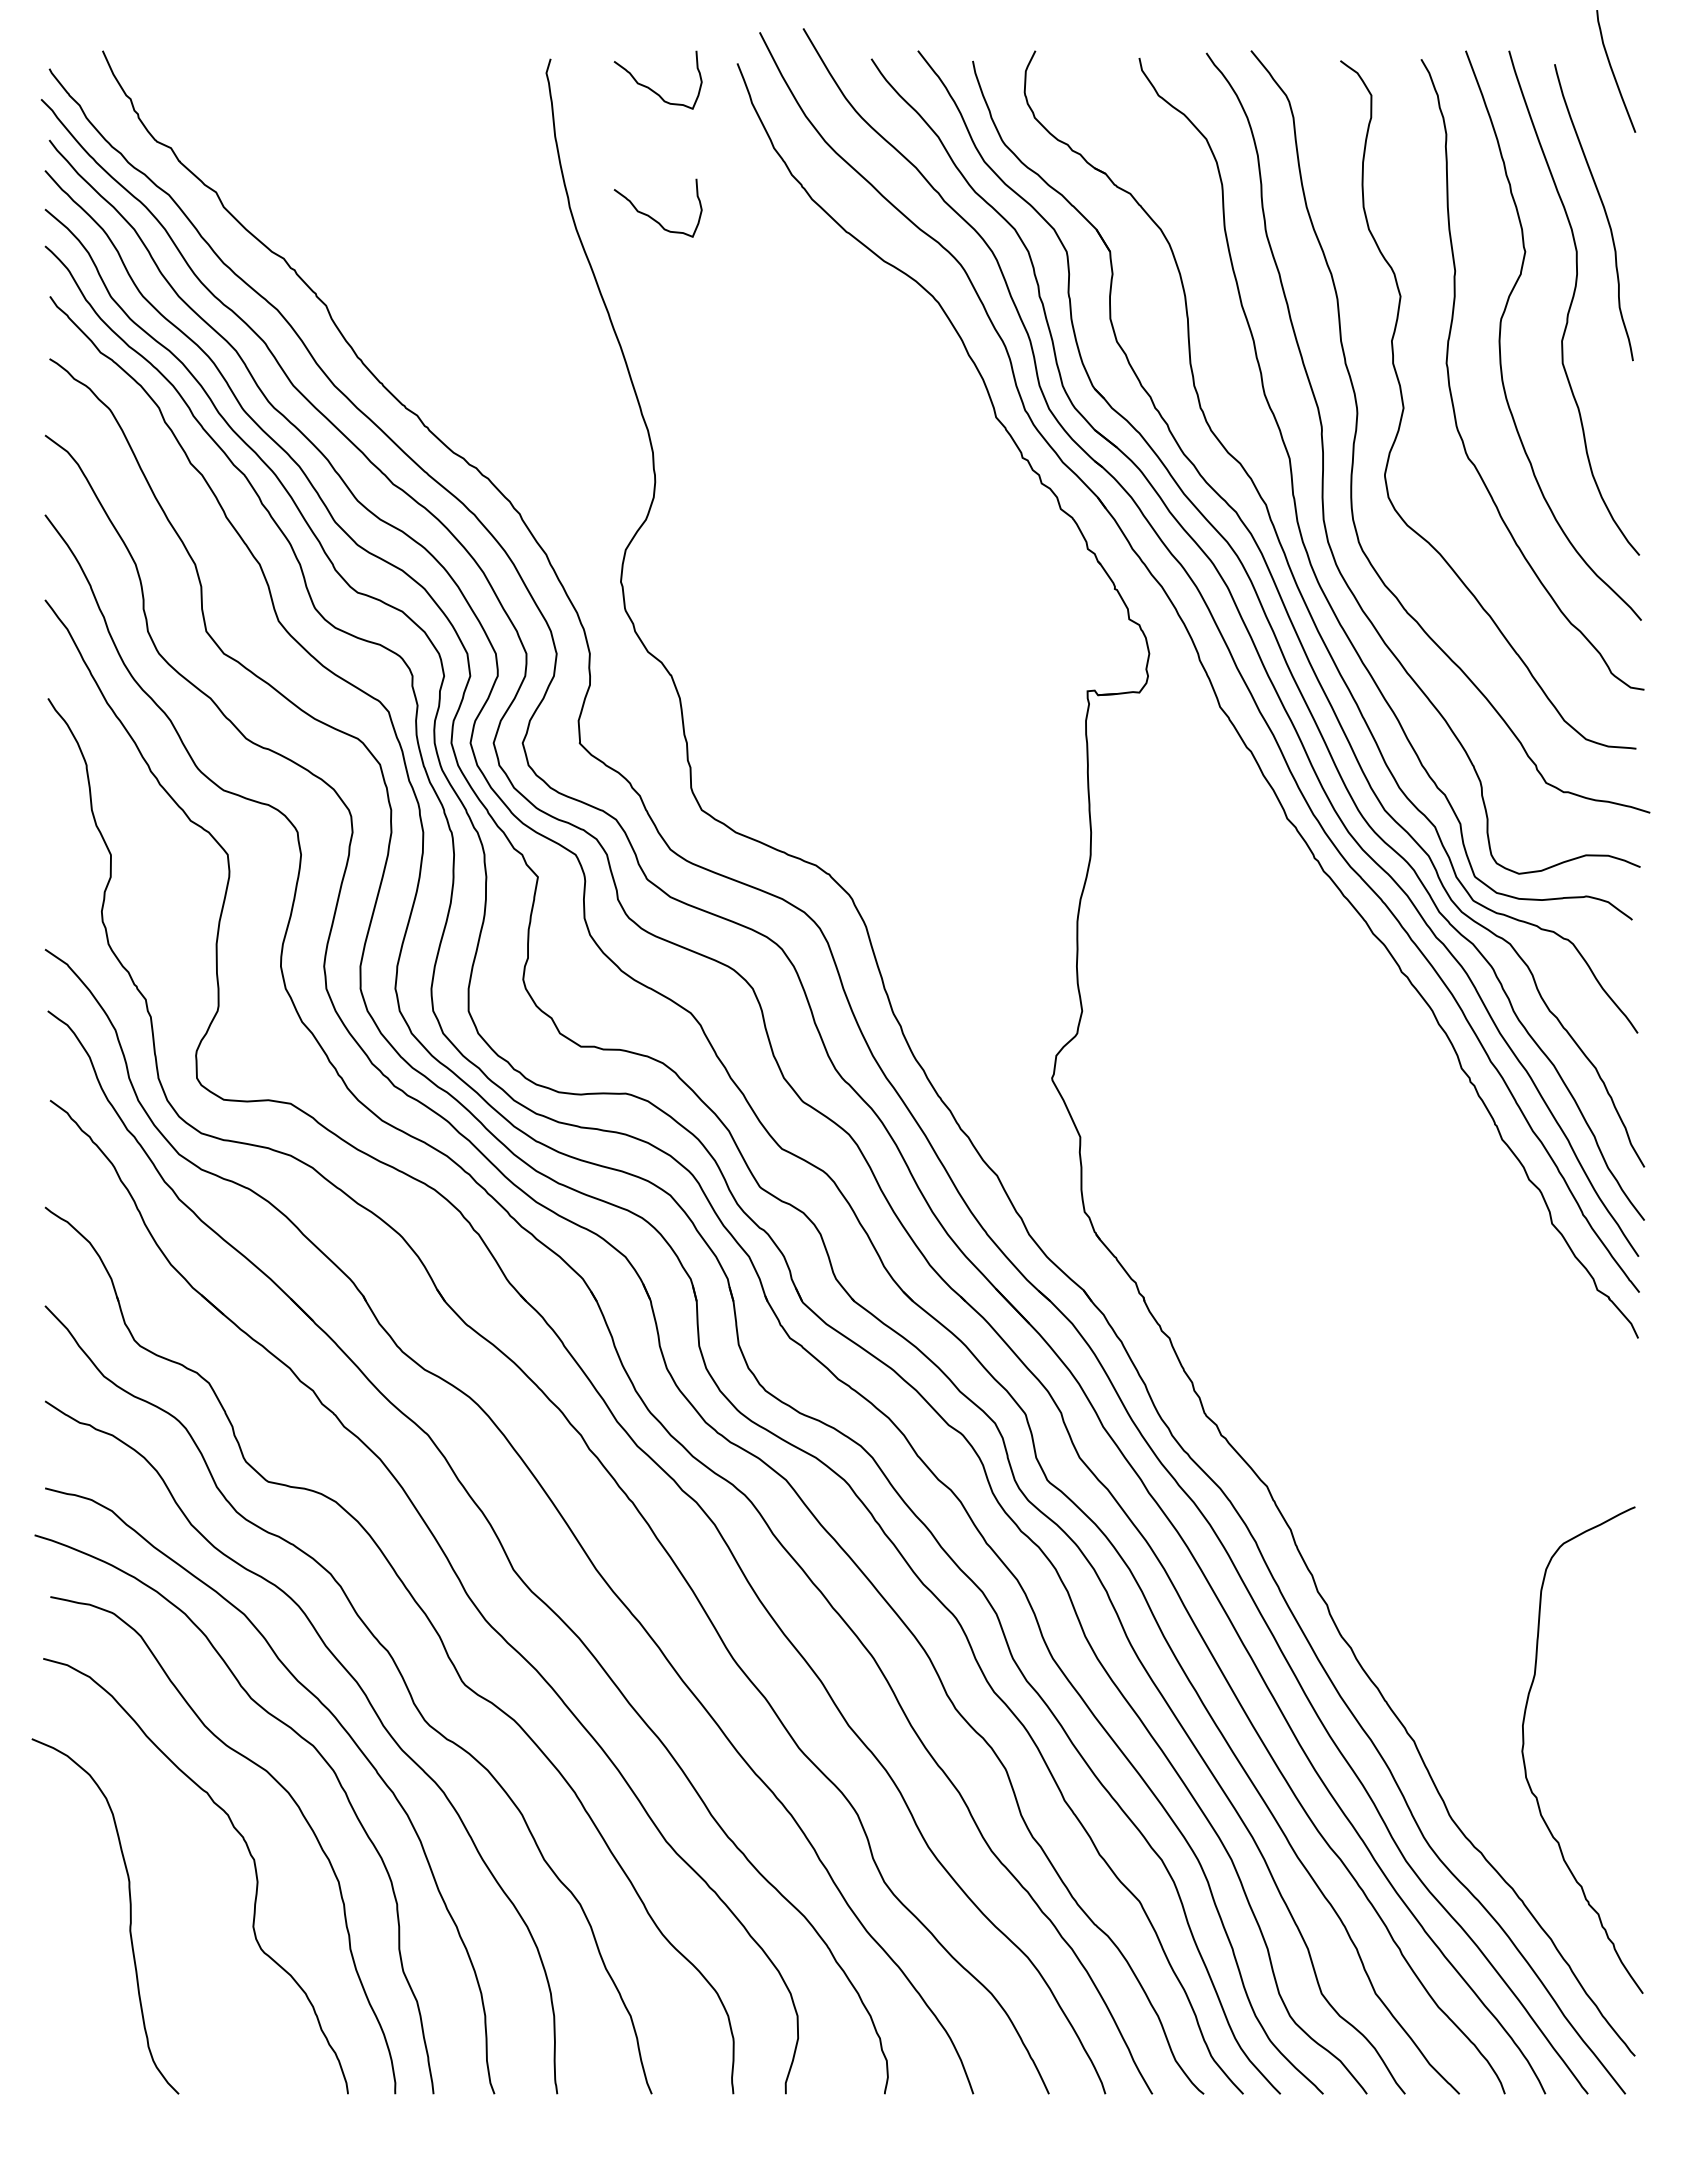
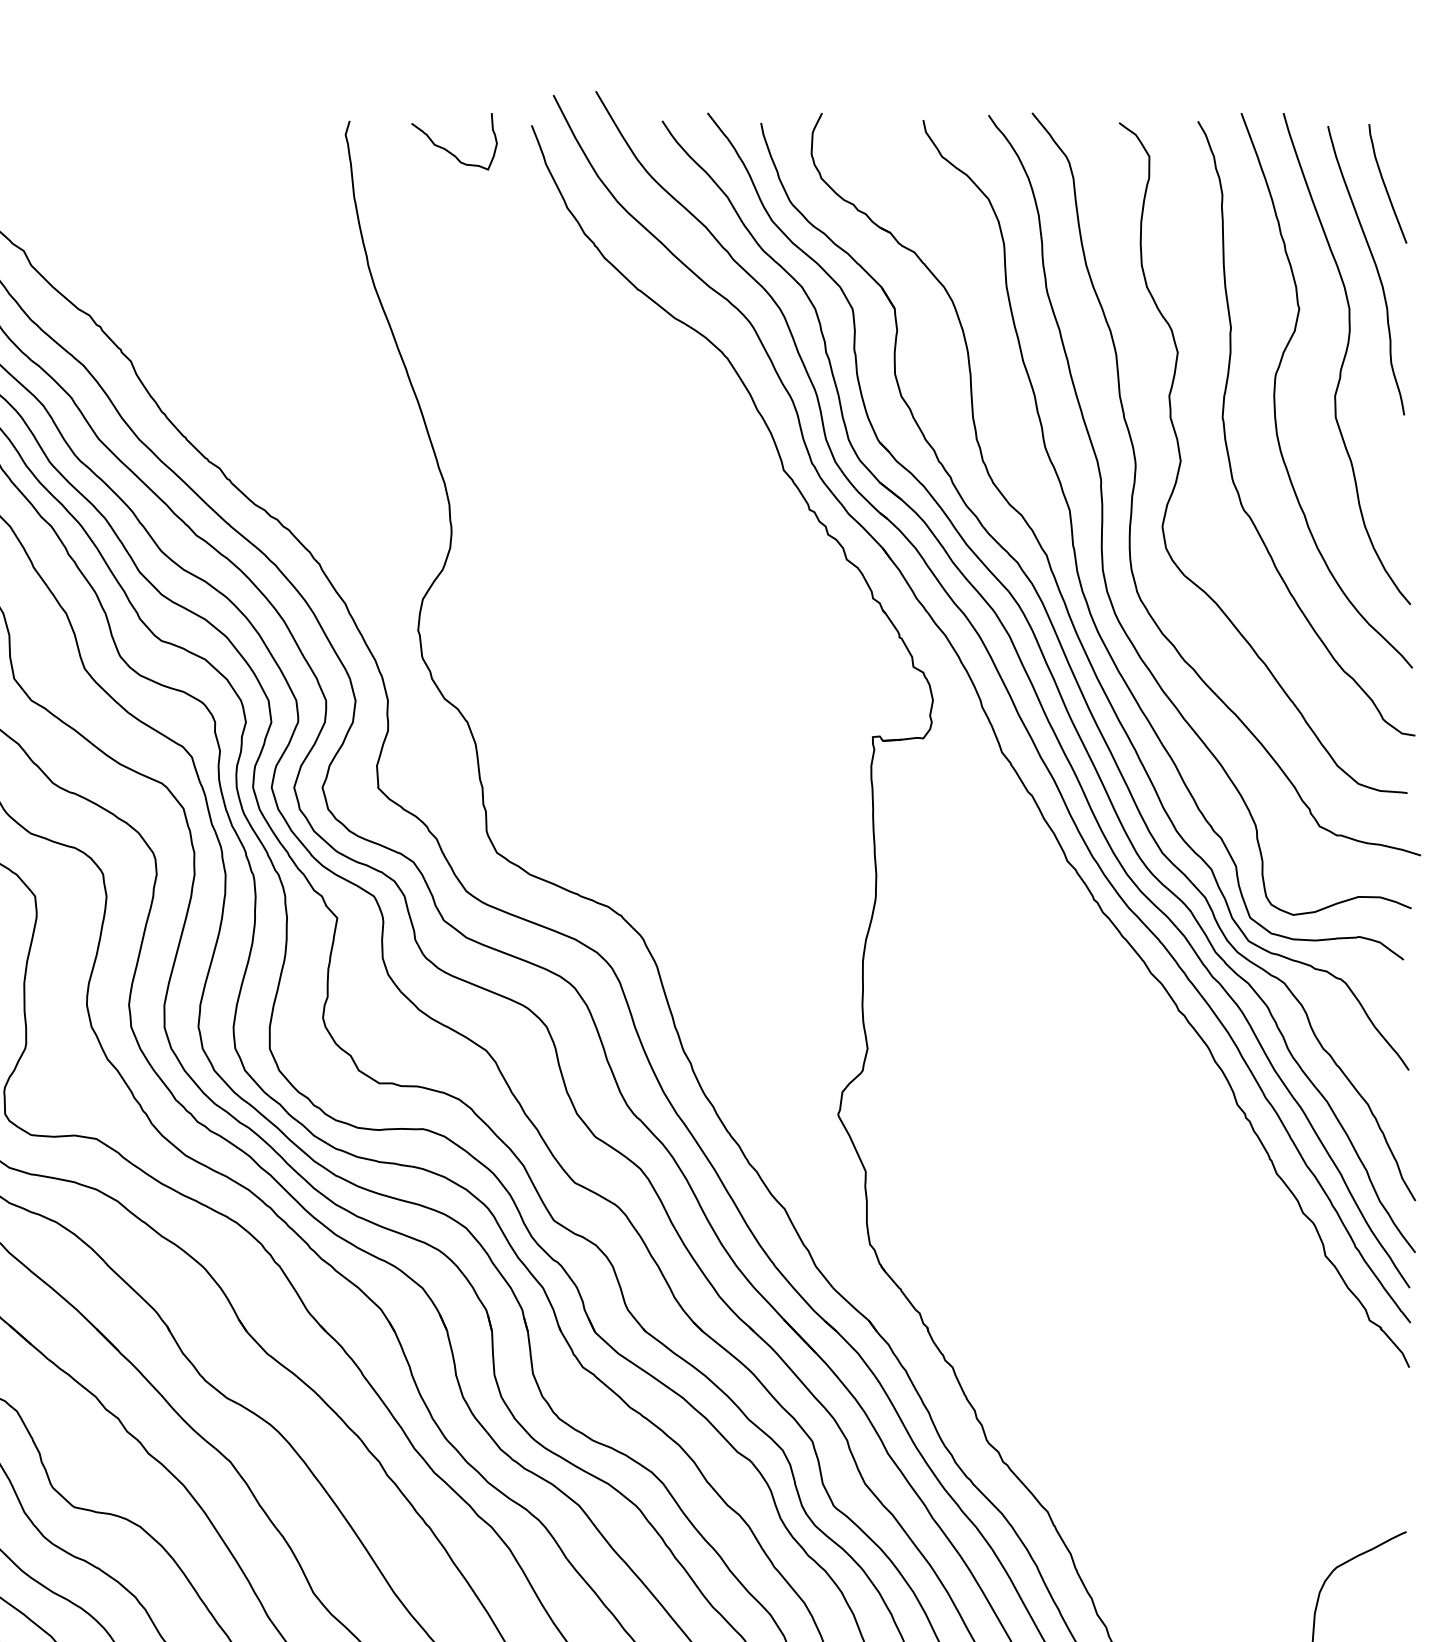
curve: (1614, 73) -> (1386, 185), moved
curve: (651, 216) -> (447, 274), removed

